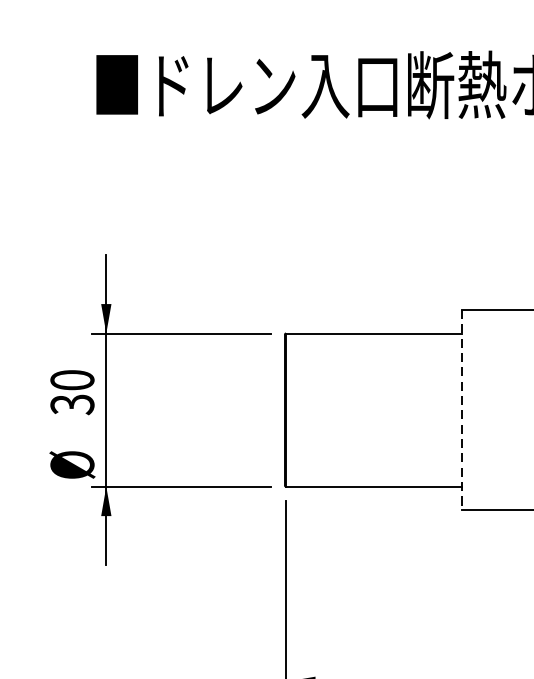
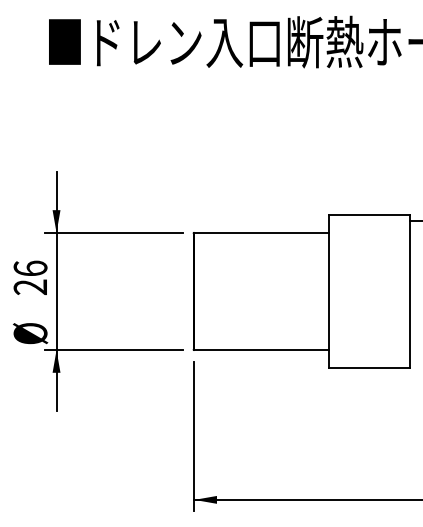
text: (72, 391) -> (30, 277), 30 -> 26
line: (462, 410) -> (329, 291), dashed -> solid

